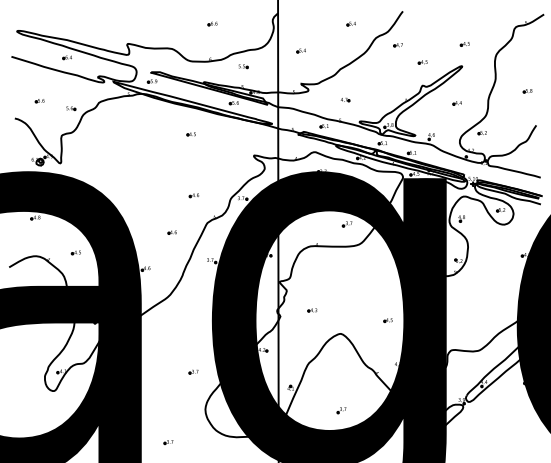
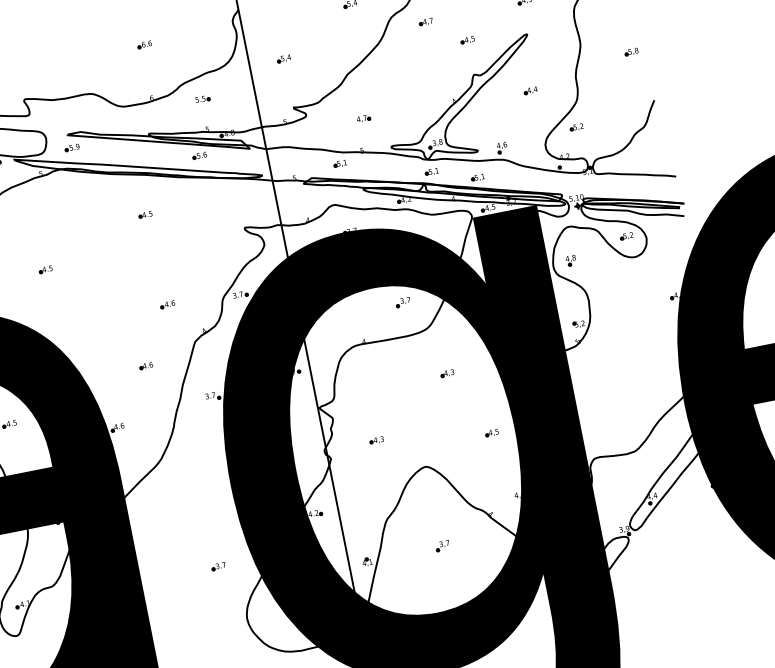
part: (119, 157) -> (45, 270), added
part: (366, 276) -> (446, 374), added
part: (341, 410) -> (442, 546), moved

